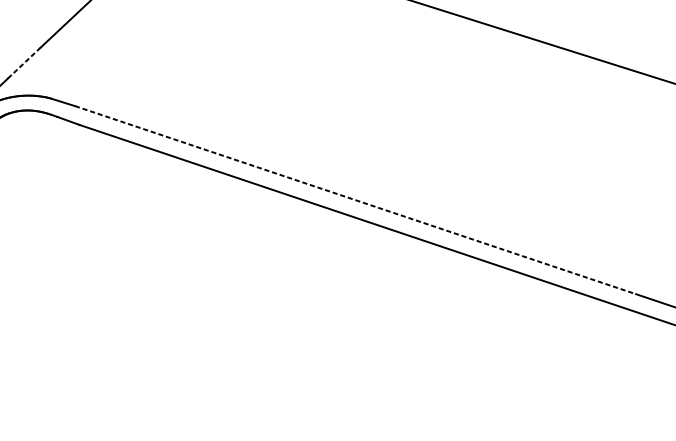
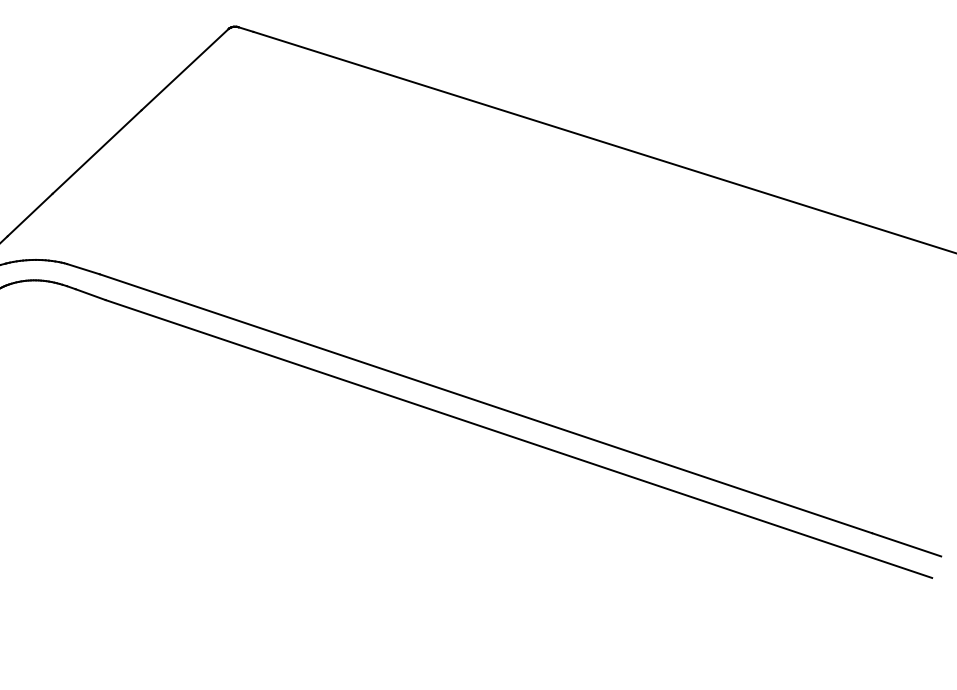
line: (24, 63) -> (30, 215), dashed -> solid
line: (355, 199) -> (486, 403), dashed -> solid

